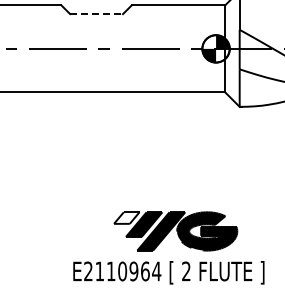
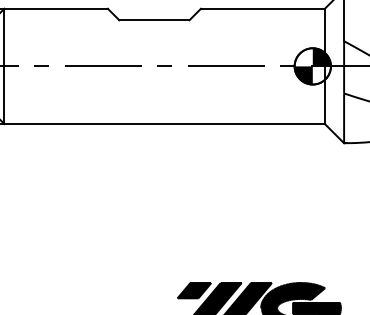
line: (97, 14) -> (155, 20), dashed -> solid
fill: (126, 217) -> (194, 289), added

